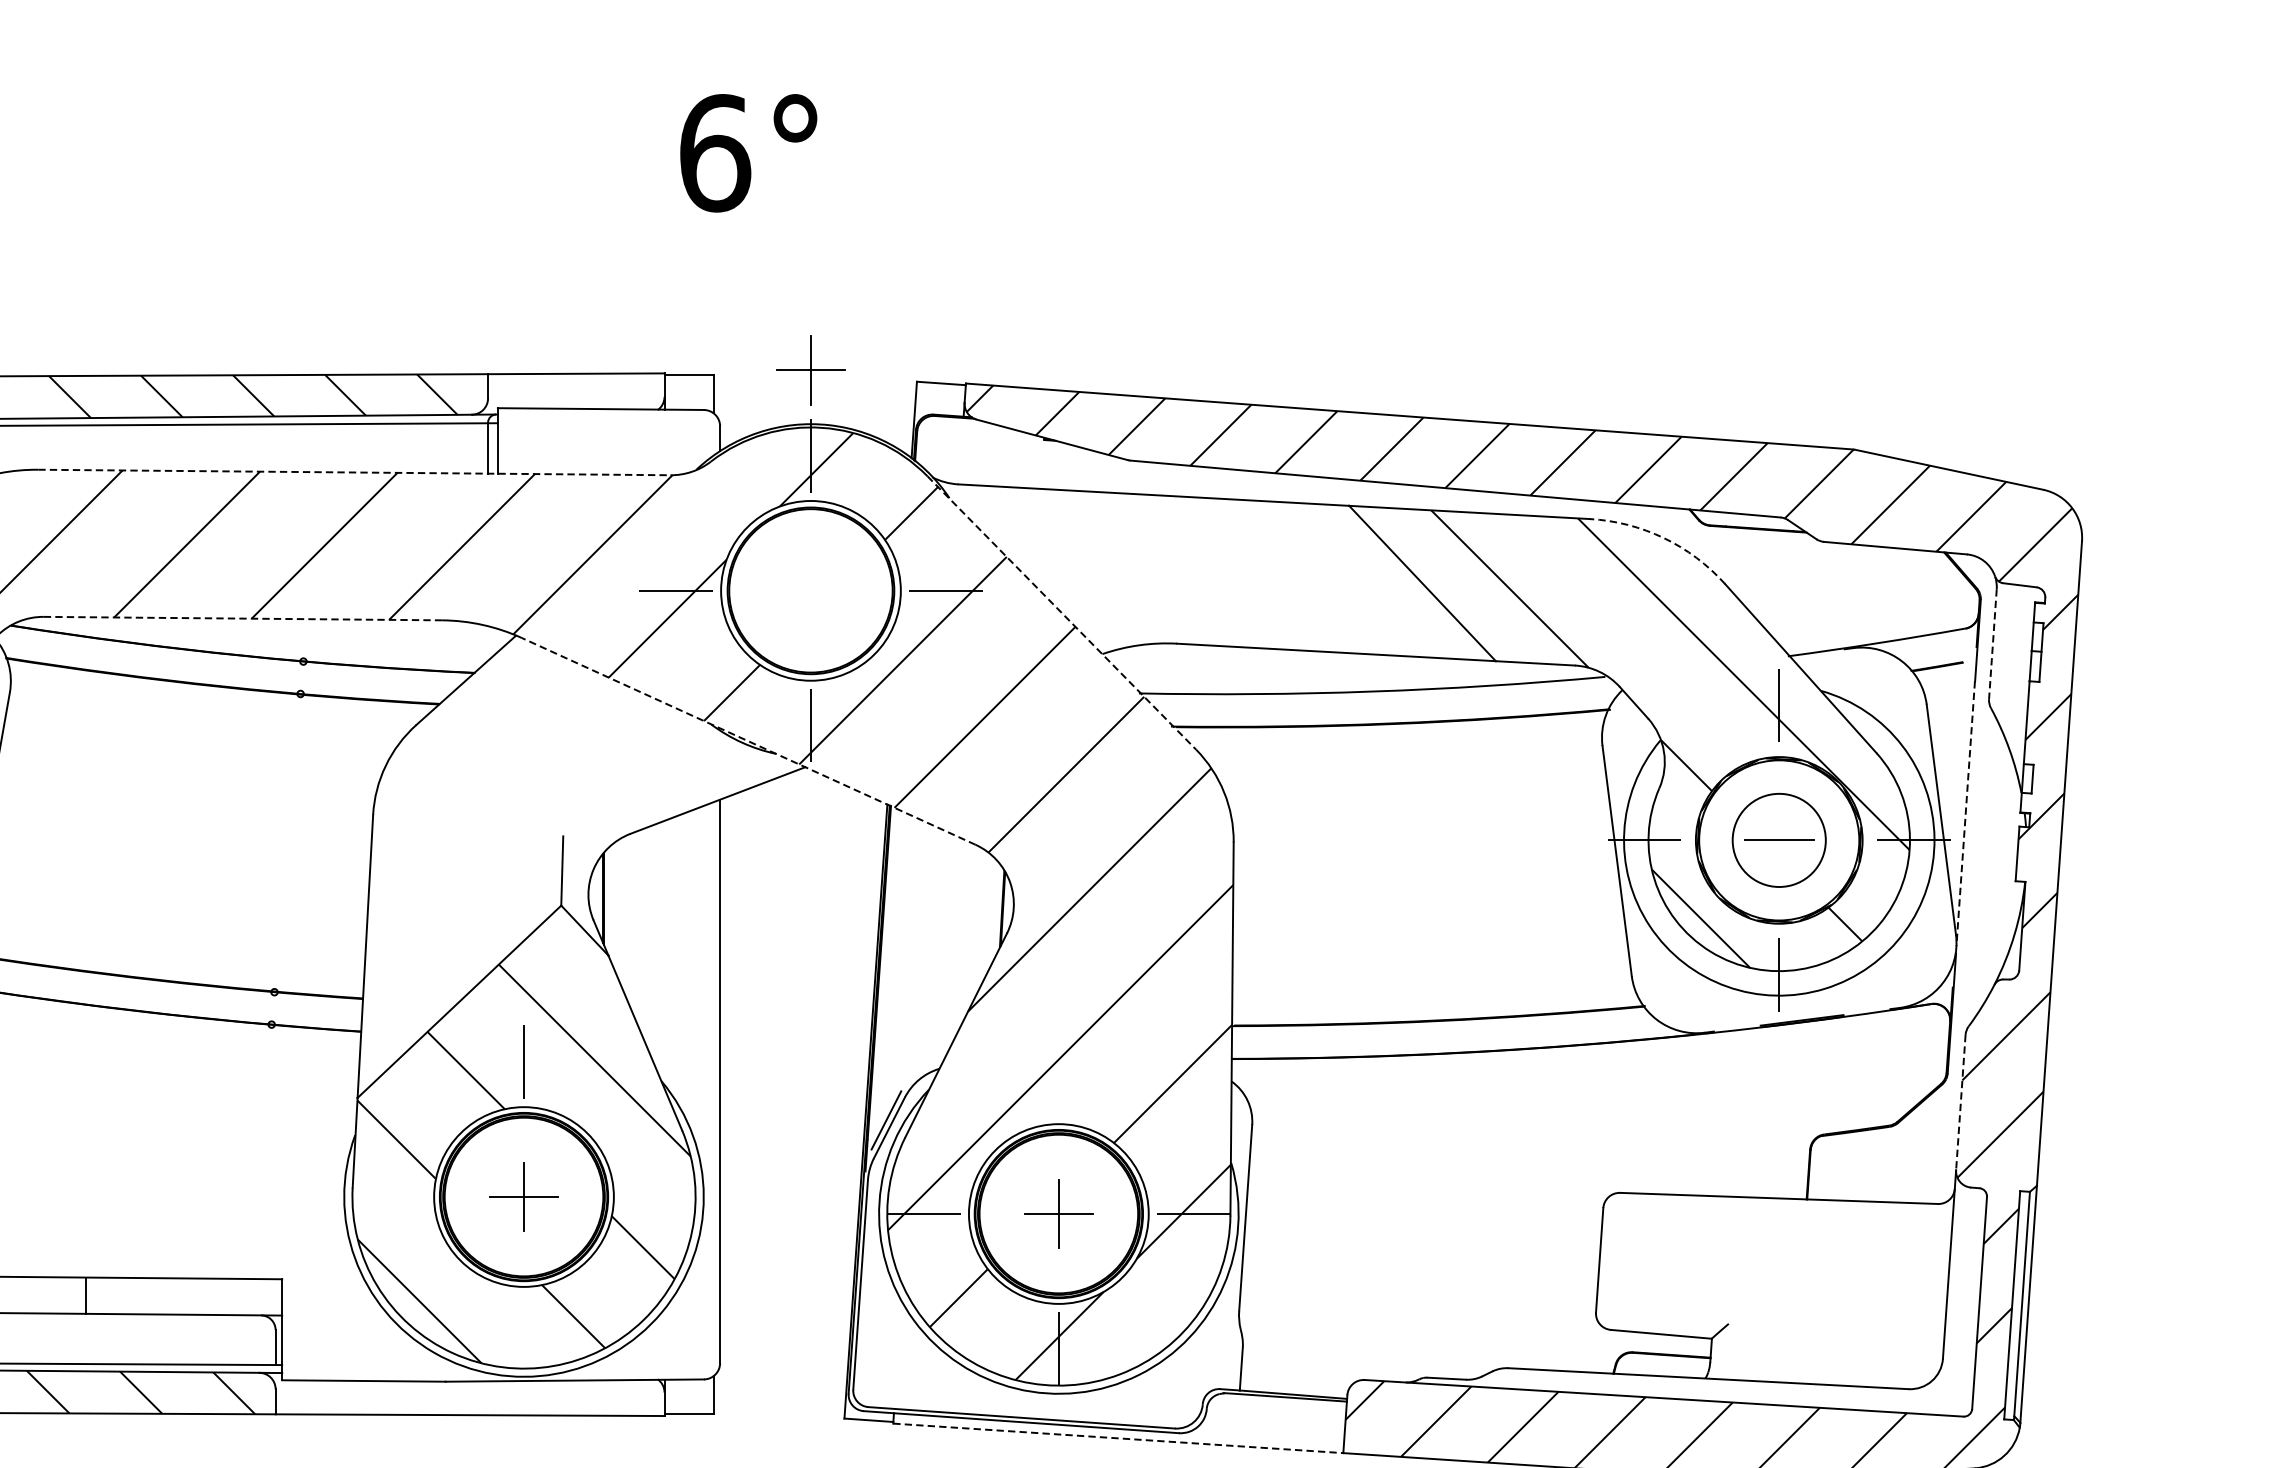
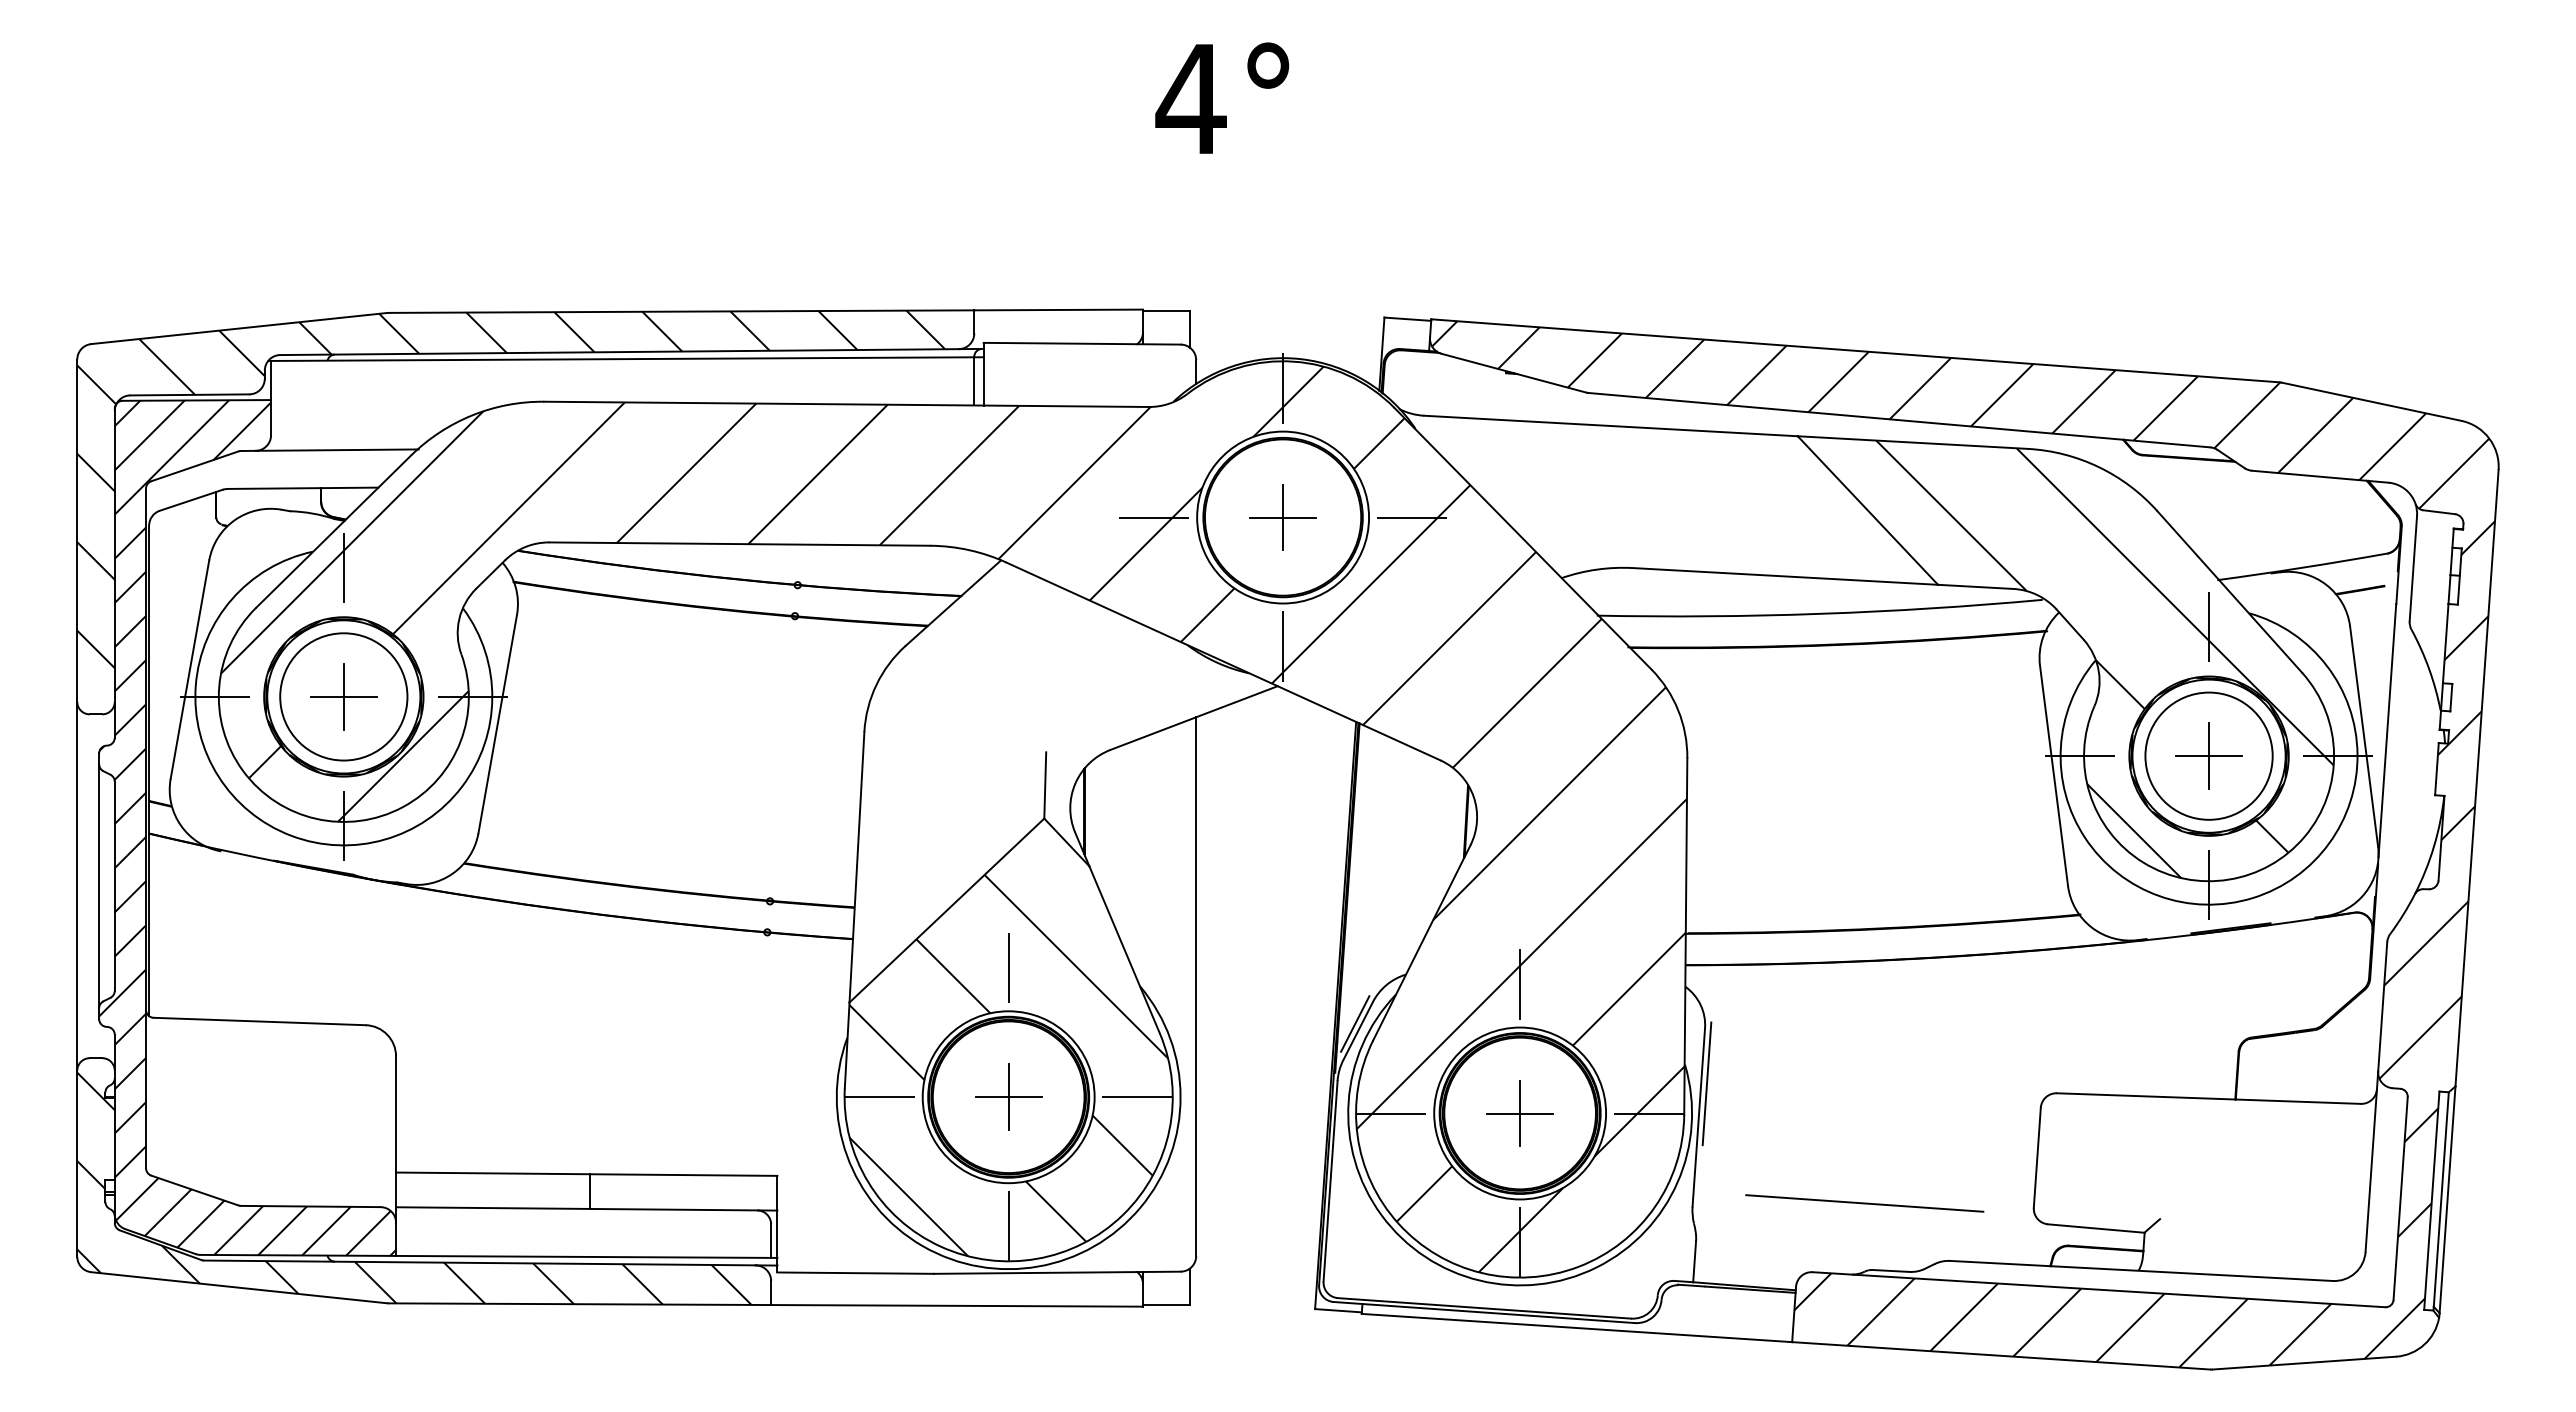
text: (714, 152) -> (1190, 98), 6° -> 4°
part: (810, 370) -> (1282, 517), moved
line: (354, 472) -> (846, 404), dashed -> solid
arc: (1663, 538) -> (2098, 467), dashed -> solid
line: (1062, 613) -> (1523, 539), dashed -> solid
line: (242, 619) -> (739, 544), dashed -> solid
line: (1993, 644) -> (2413, 568), dashed -> solid
line: (748, 741) -> (1223, 661), dashed -> solid
line: (1965, 813) -> (2387, 730), dashed -> solid
circle: (1778, 839) -> (2208, 755), size x1.43
line: (1779, 840) -> (2209, 756), added
line: (1059, 1079) -> (1520, 984), added
line: (1960, 1102) -> (2382, 1006), dashed -> solid
line: (1253, 1182) -> (1706, 1083), added
line: (388, 1197) -> (879, 1097), added
line: (658, 1197) -> (1137, 1097), added
line: (1418, 1308) -> (1864, 1203), added
line: (523, 1332) -> (1008, 1226), added
line: (1117, 1438) -> (1576, 1328), dashed -> solid

